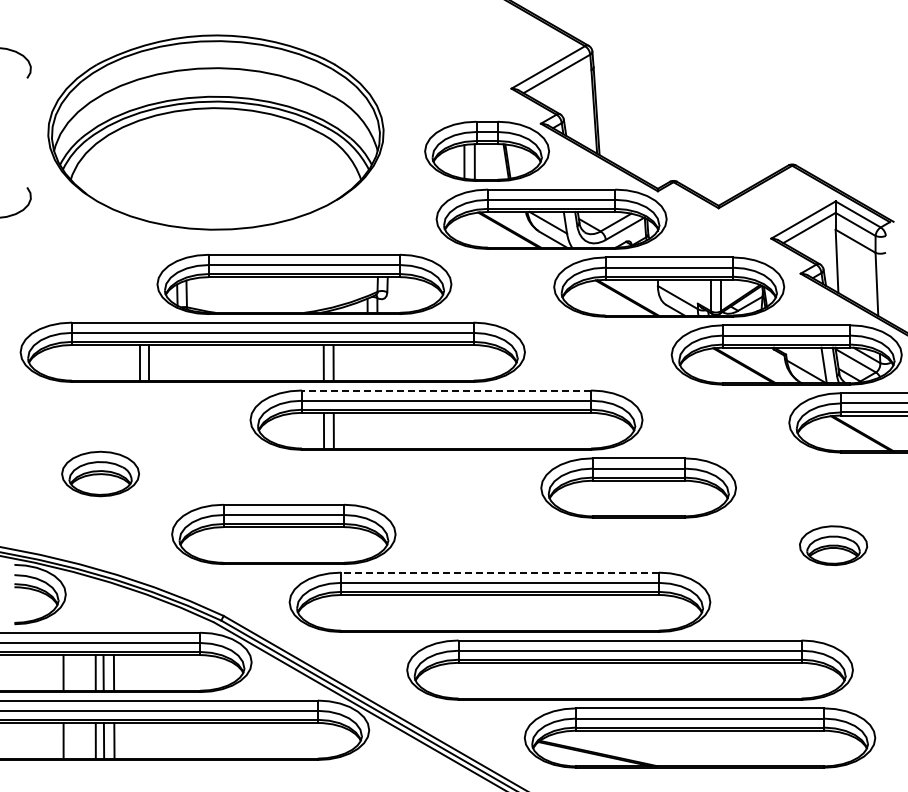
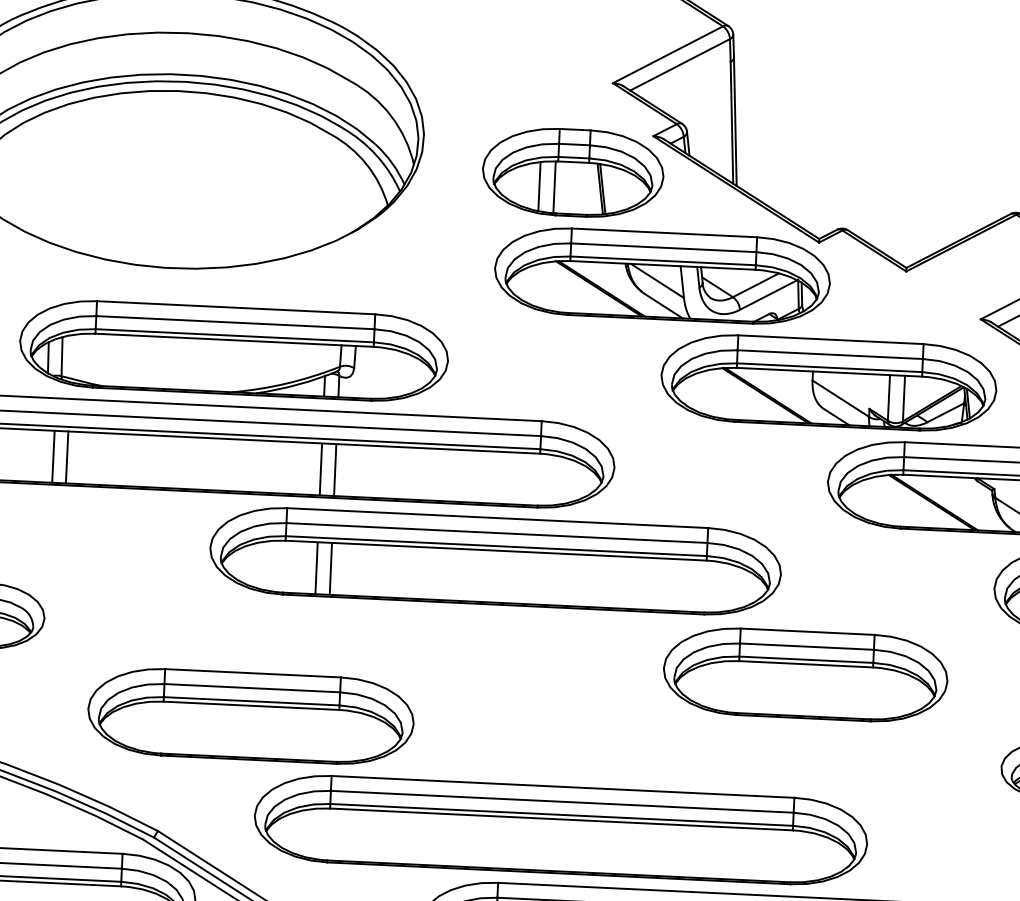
part: (304, 283) -> (234, 349), moved
line: (446, 390) -> (497, 518), dashed -> solid
part: (638, 487) -> (805, 674), moved
line: (499, 572) -> (562, 786), dashed -> solid

